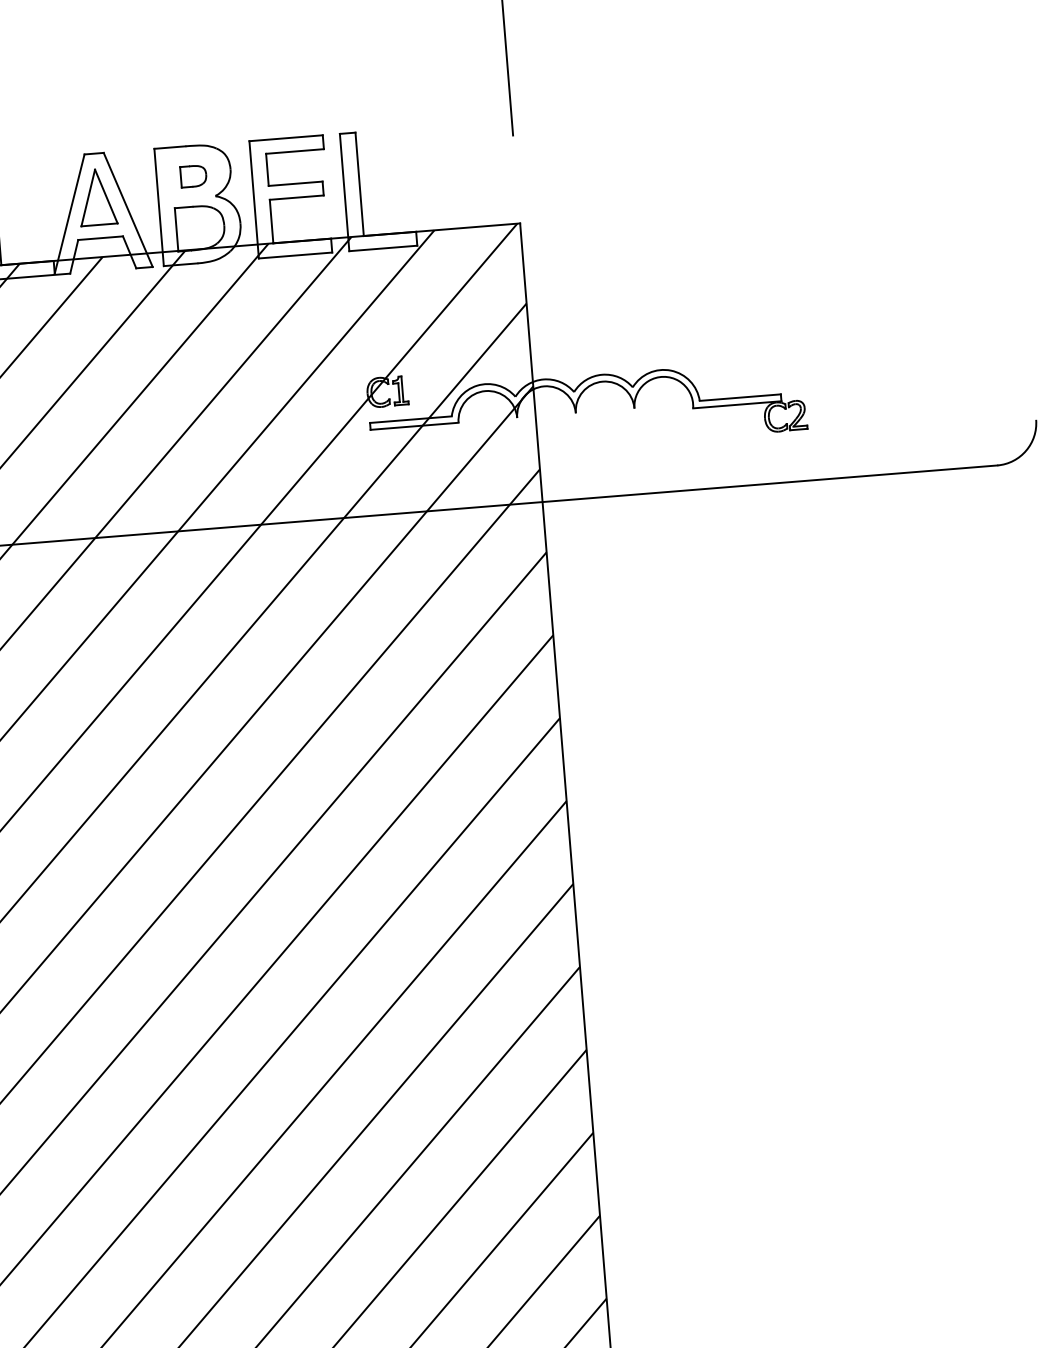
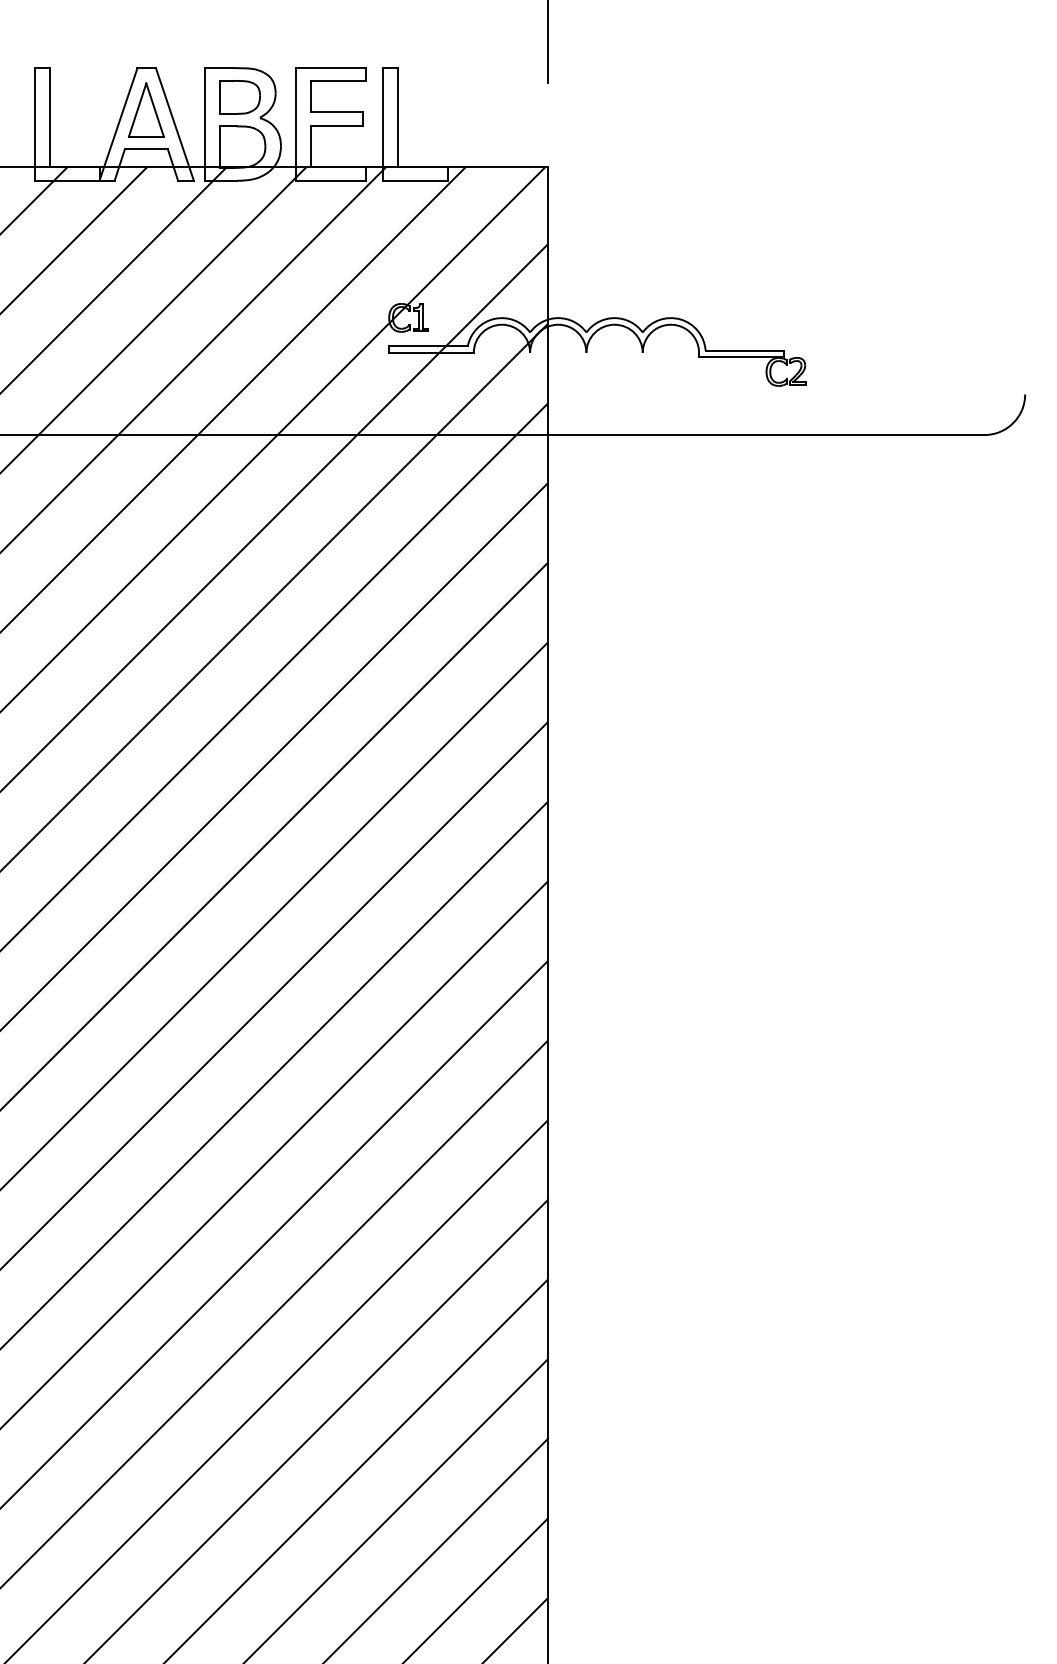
part: (193, 176) -> (239, 97), size x1.67

